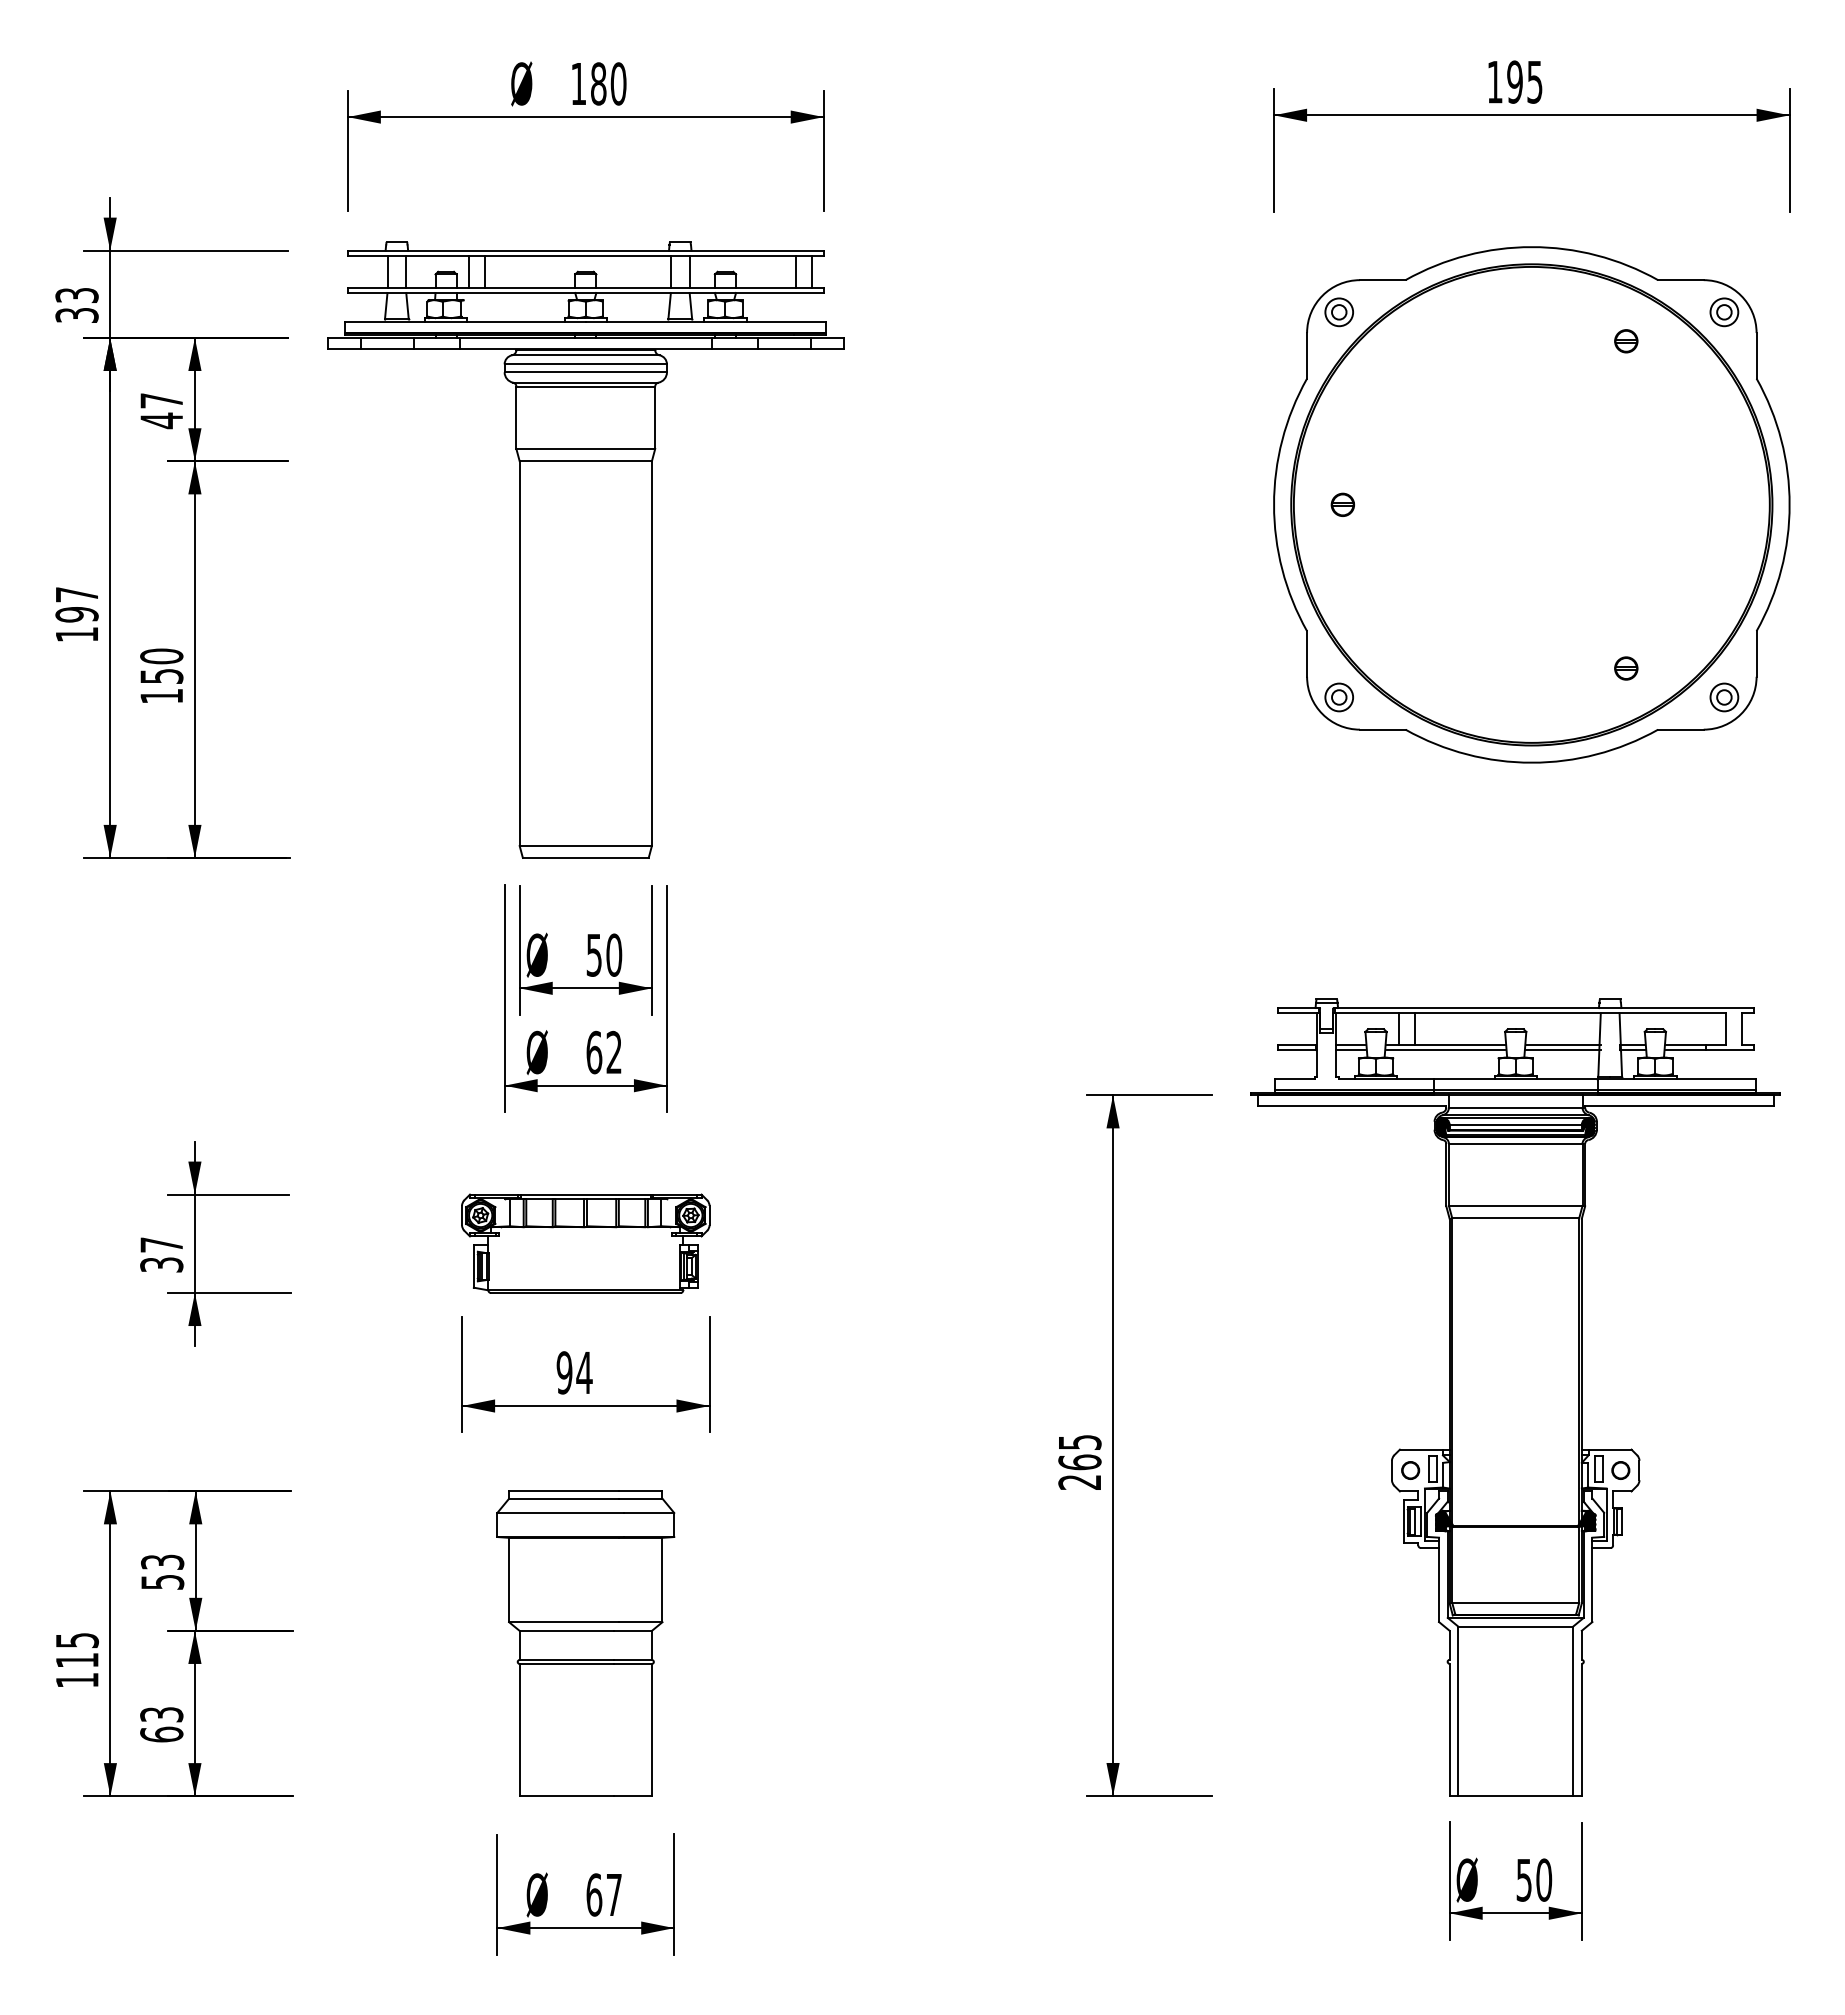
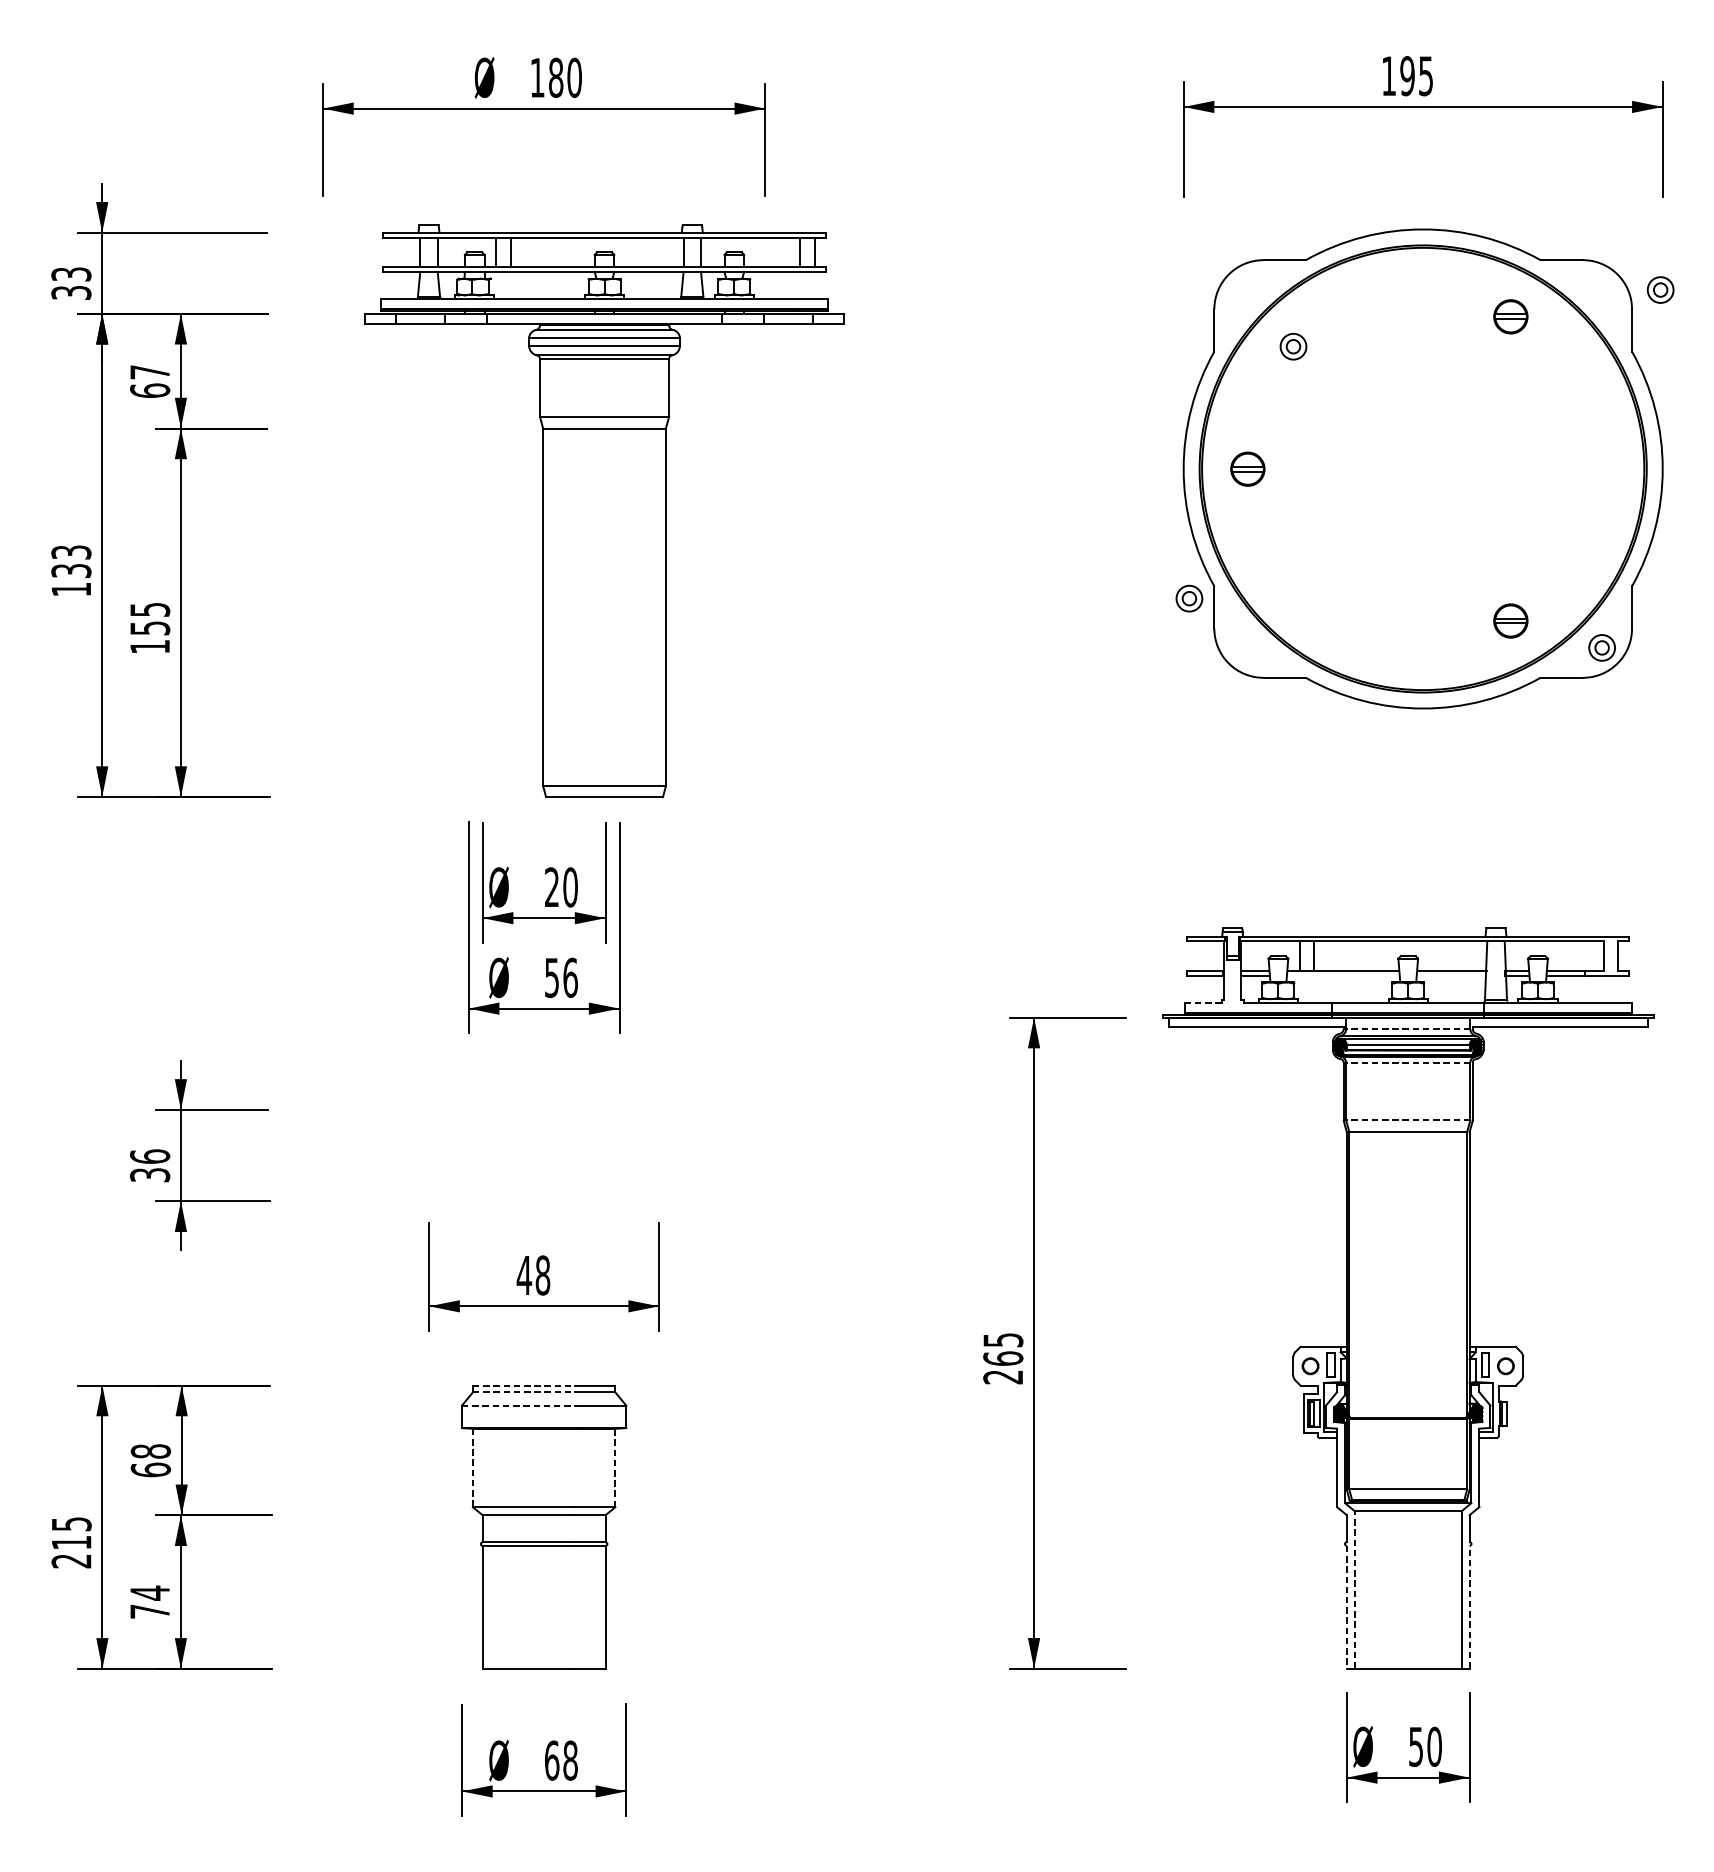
part: (1338, 312) -> (1292, 346), moved
part: (1724, 312) -> (1660, 290), moved
part: (1626, 341) -> (1511, 317), size x1.6
text: (161, 420) -> (149, 390), 47 -> 67
part: (1342, 504) -> (1247, 468), size x1.6
part: (585, 549) -> (604, 510), moved
text: (76, 604) -> (70, 561), 197 -> 133
text: (161, 656) -> (149, 609), 150 -> 155
part: (1626, 668) -> (1511, 621), size x1.6
part: (1338, 697) -> (1188, 598), moved
text: (593, 954) -> (551, 886), 50 -> 20
line: (1445, 1050) -> (1342, 975), removed
line: (1563, 1050) -> (1452, 975), removed
text: (604, 1052) -> (561, 977), 62 -> 56
line: (1295, 1079) -> (1203, 1002), solid -> dashed
line: (1515, 1107) -> (1408, 1028), solid -> dashed
line: (1515, 1143) -> (1408, 1062), solid -> dashed
line: (1515, 1206) -> (1408, 1120), solid -> dashed
part: (585, 1243) -> (543, 1155), removed
text: (161, 1244) -> (149, 1156), 37 -> 36
text: (574, 1372) -> (533, 1275), 94 -> 48
line: (563, 1491) -> (523, 1385), solid -> dashed
line: (563, 1498) -> (523, 1392), solid -> dashed
line: (560, 1512) -> (520, 1405), solid -> dashed
text: (162, 1571) -> (150, 1460), 53 -> 68
line: (662, 1579) -> (615, 1467), solid -> dashed
line: (509, 1580) -> (473, 1468), solid -> dashed
text: (76, 1680) -> (70, 1561), 115 -> 215
line: (1458, 1711) -> (1355, 1590), solid -> dashed
text: (161, 1724) -> (149, 1602), 63 -> 74
line: (1581, 1729) -> (1469, 1606), solid -> dashed
line: (1449, 1730) -> (1346, 1607), solid -> dashed
text: (614, 1894) -> (570, 1760), 67 -> 68

